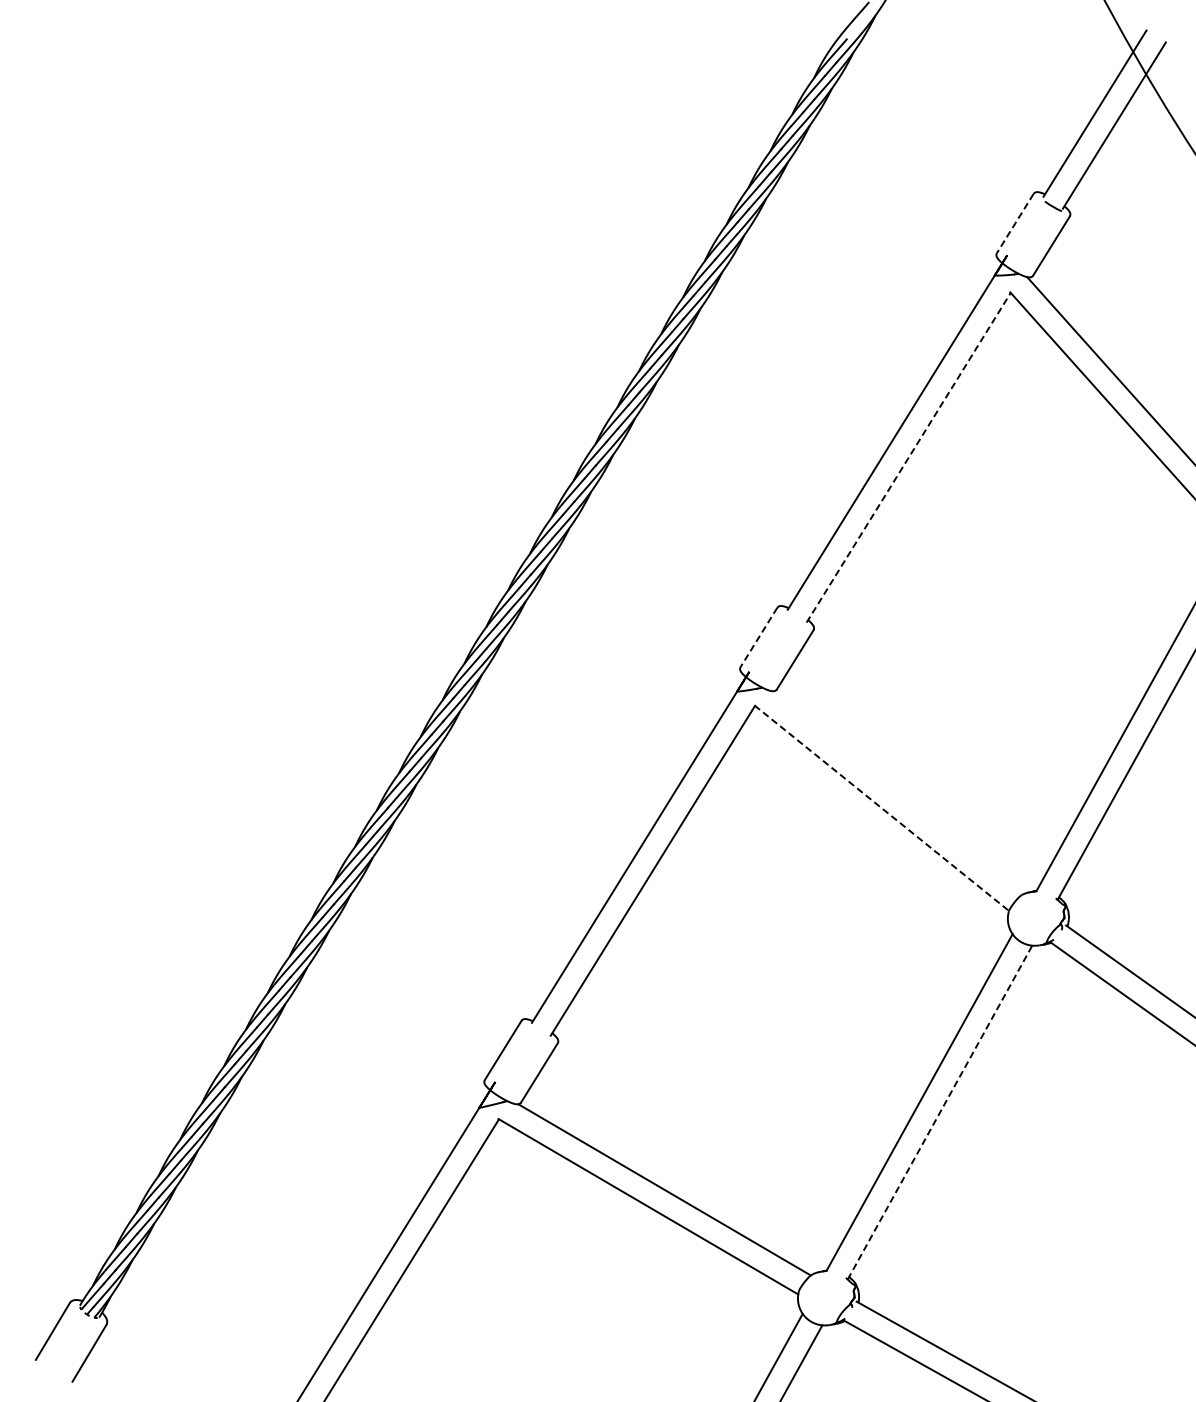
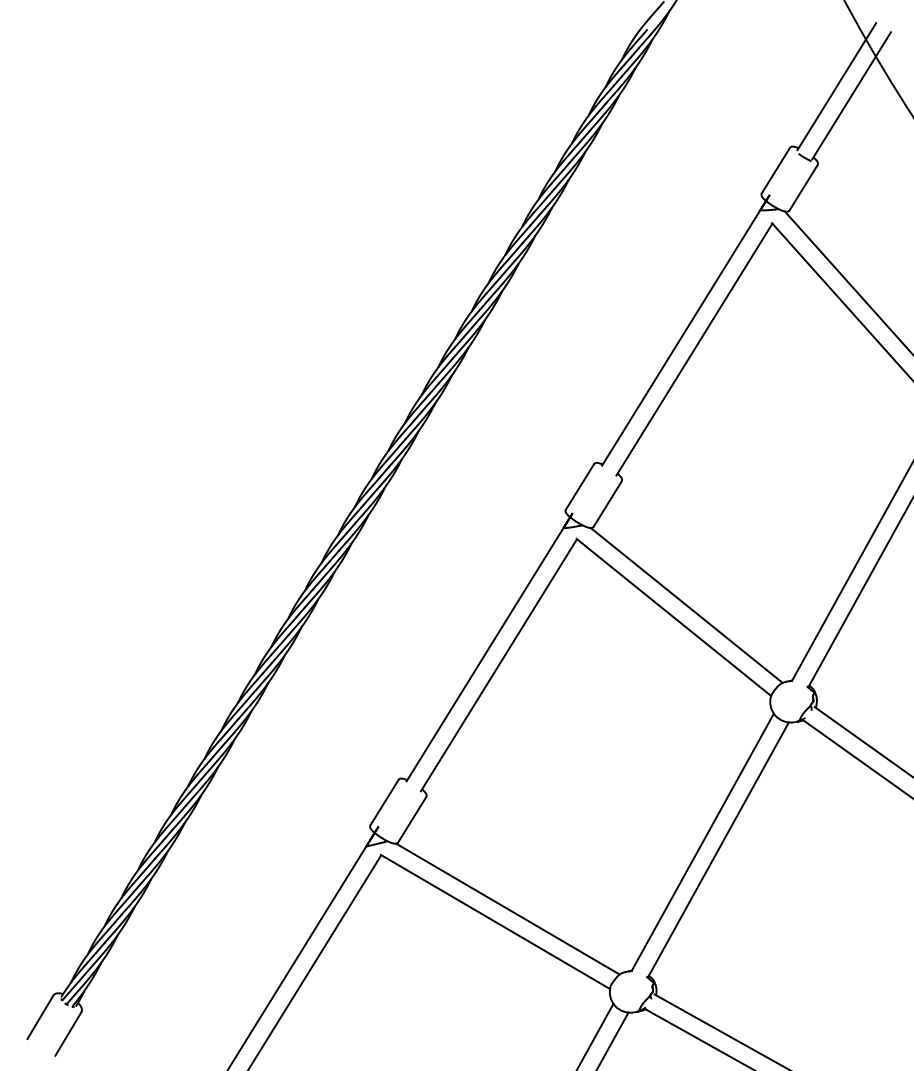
line: (1015, 223) -> (776, 170), dashed -> solid
line: (908, 457) -> (694, 349), dashed -> solid
line: (758, 637) -> (579, 486), dashed -> solid
line: (898, 792) -> (686, 605), added
line: (881, 808) -> (673, 617), dashed -> solid
line: (940, 1112) -> (718, 849), dashed -> solid

